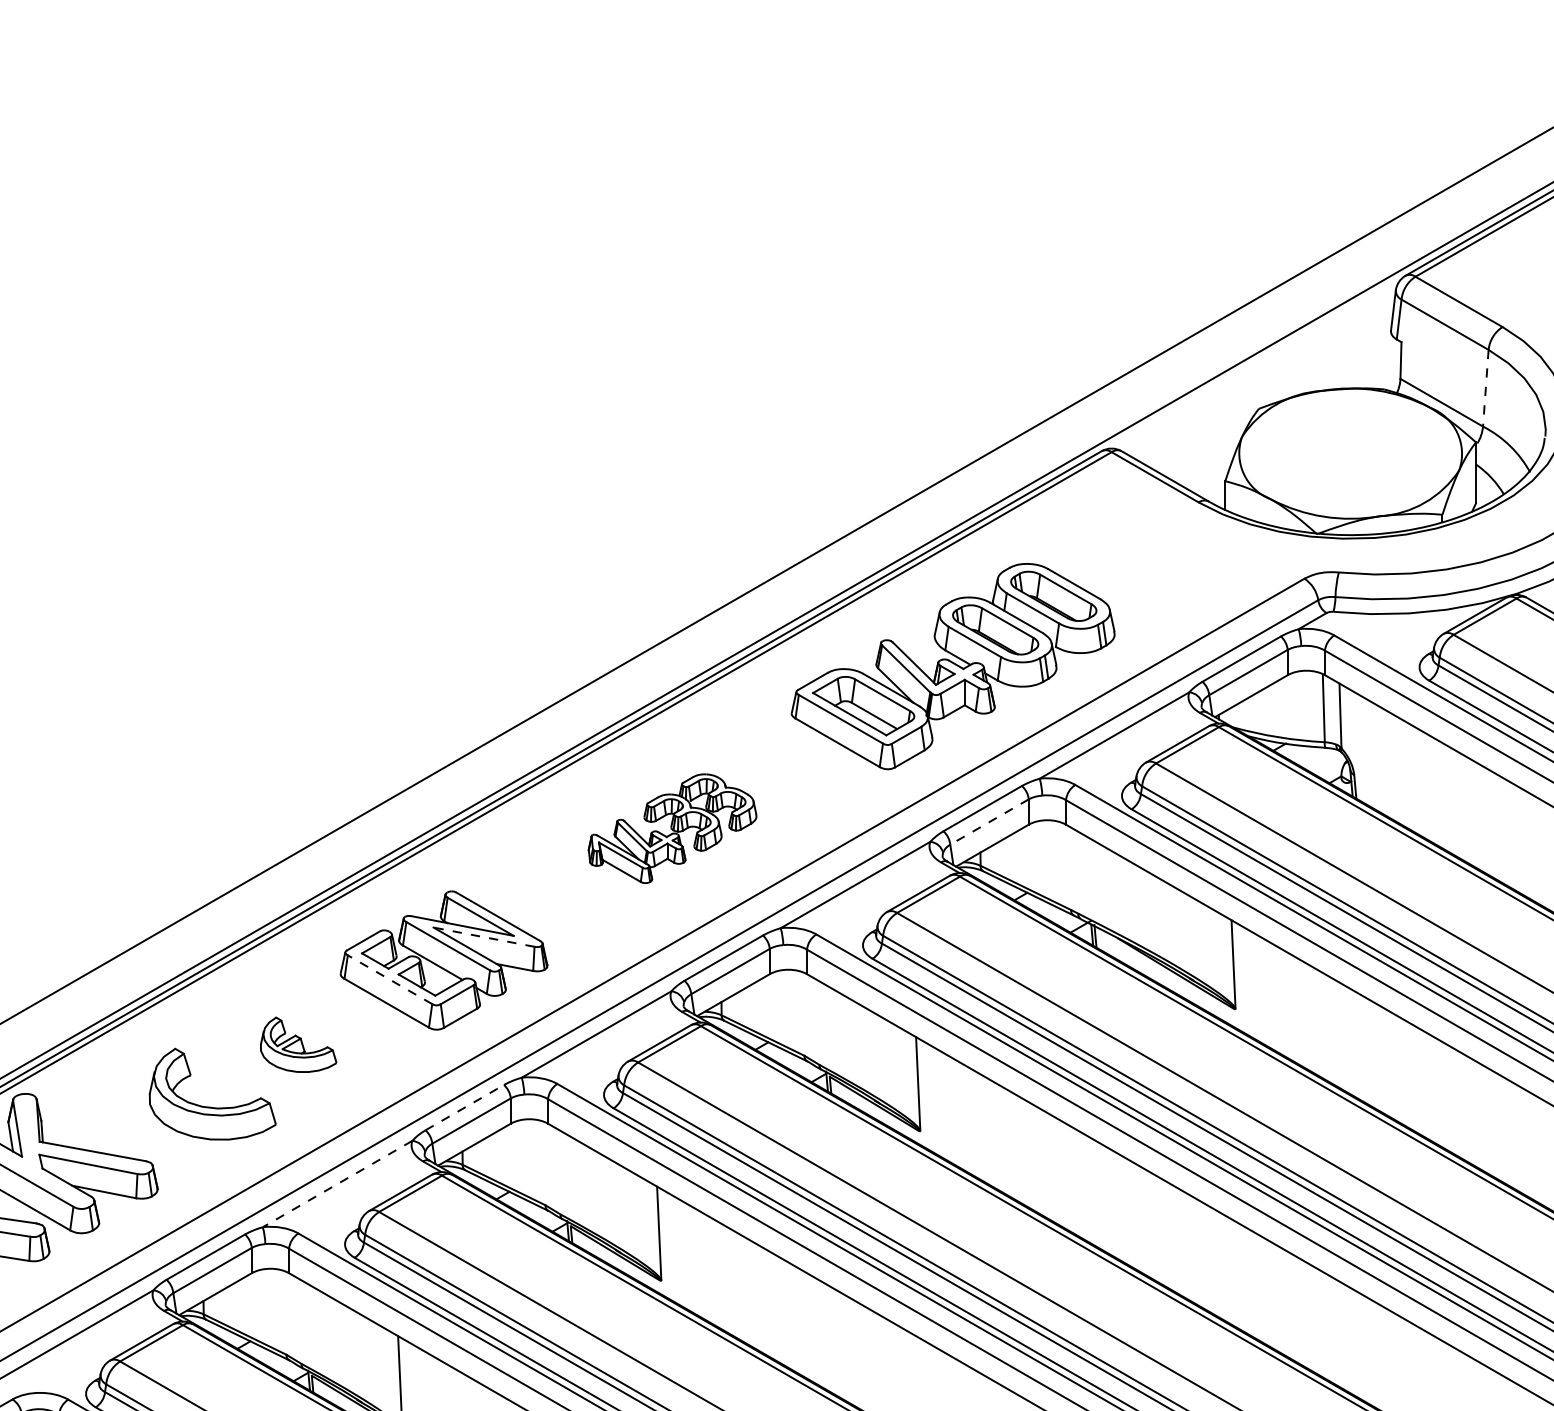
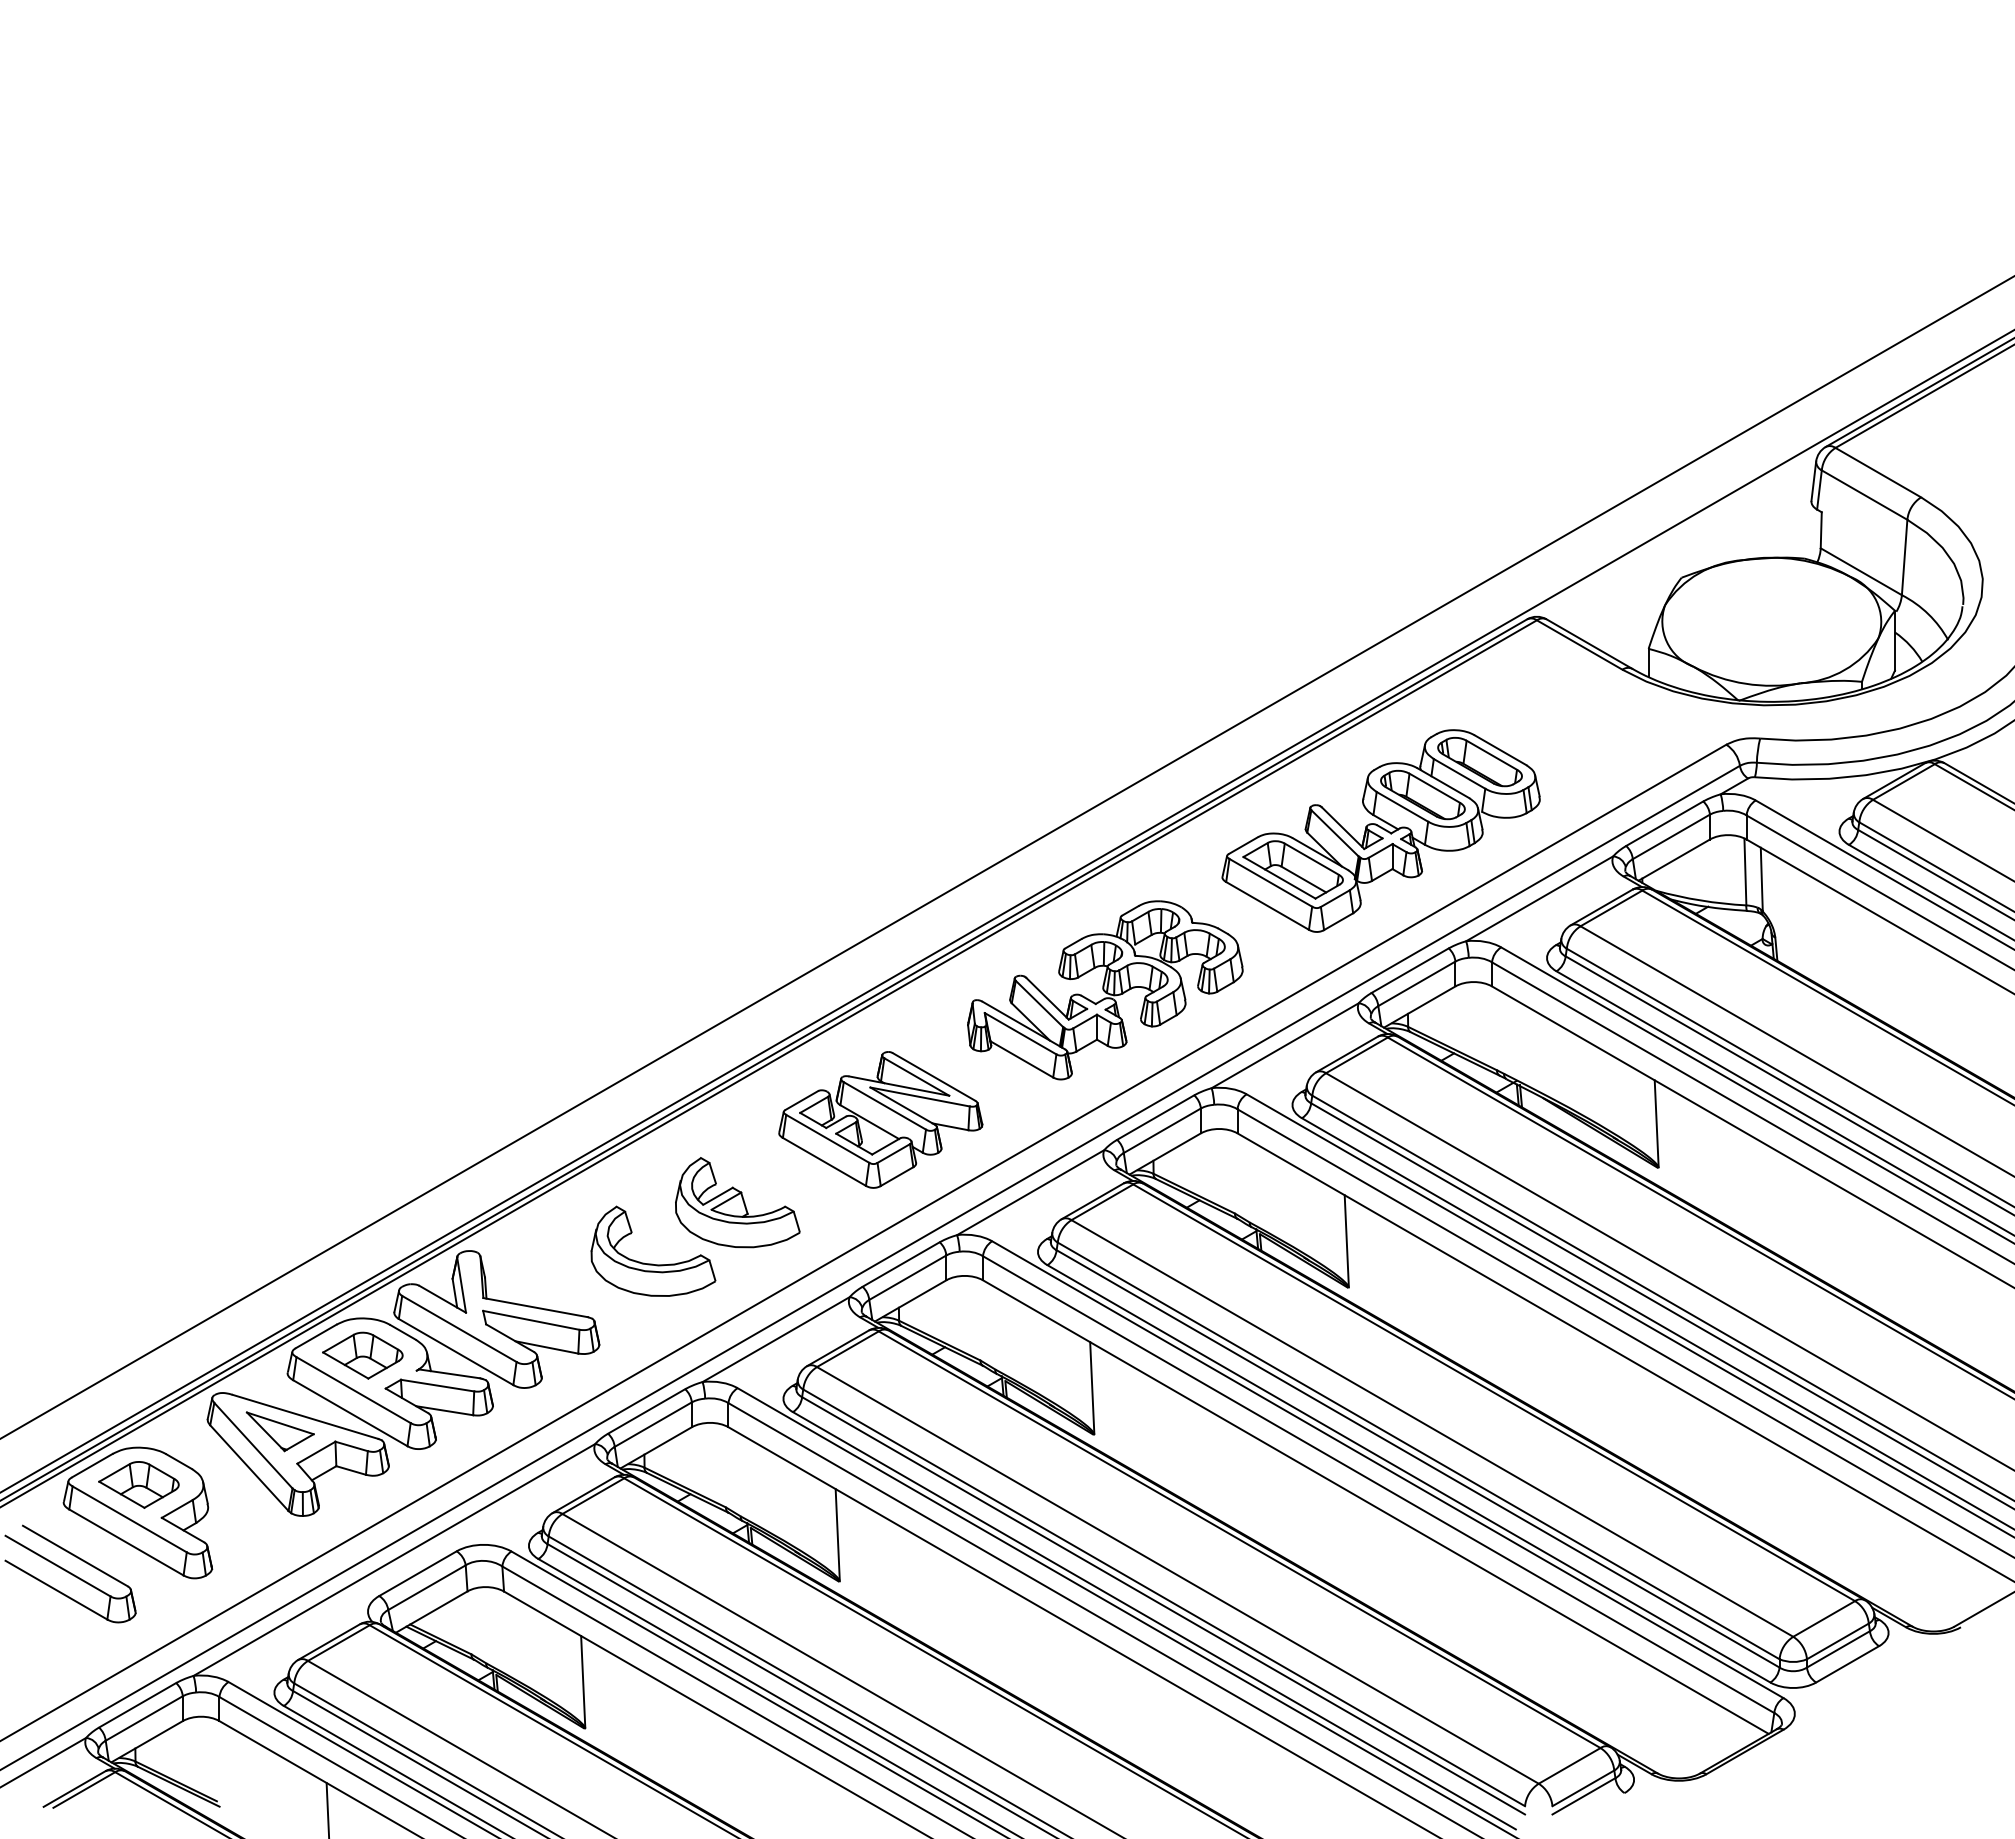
line: (1485, 388) -> (1904, 557), dashed -> solid
line: (989, 821) -> (1416, 983), dashed -> solid
part: (672, 828) -> (1105, 990), size x1.67
line: (484, 937) -> (920, 1097), dashed -> solid
line: (389, 979) -> (827, 1138), dashed -> solid
part: (298, 1044) -> (737, 1202), size x1.67
line: (465, 1107) -> (901, 1264), dashed -> solid
line: (337, 1183) -> (776, 1339), dashed -> solid

